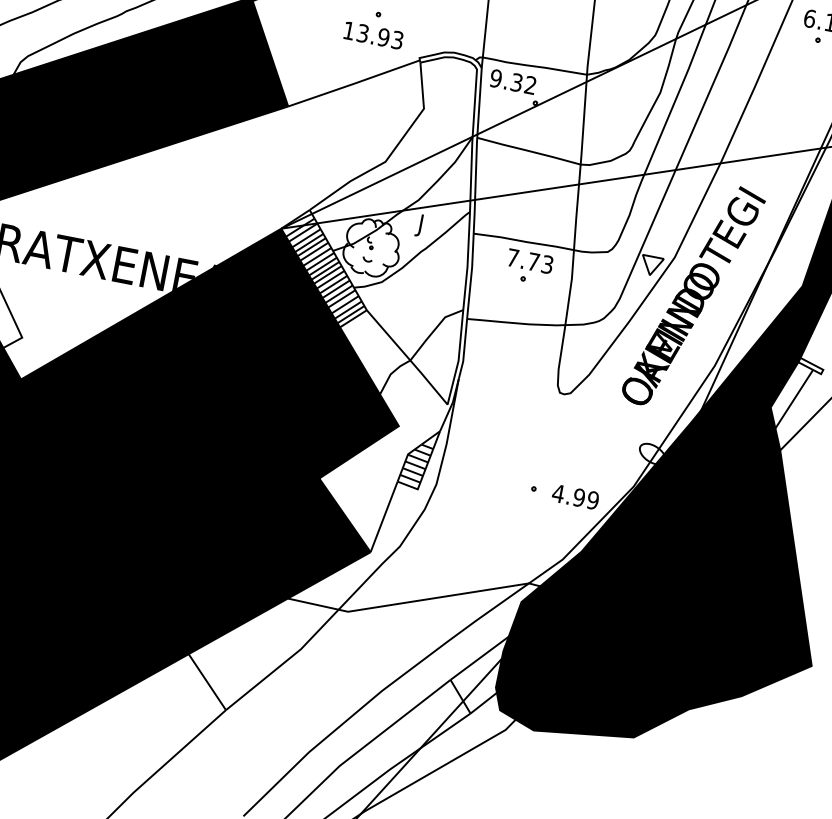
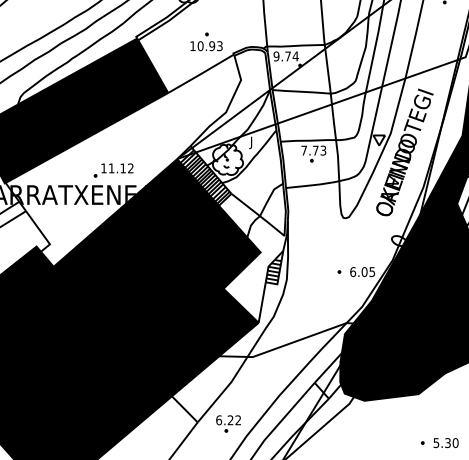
text: (362, 34) -> (200, 46), 13.93 -> 10.93
text: (522, 83) -> (291, 56), 9.32 -> 9.74
part: (162, 226) -> (113, 170), added
text: (575, 497) -> (362, 272), 4.99 -> 6.05
part: (281, 722) -> (228, 423), added

